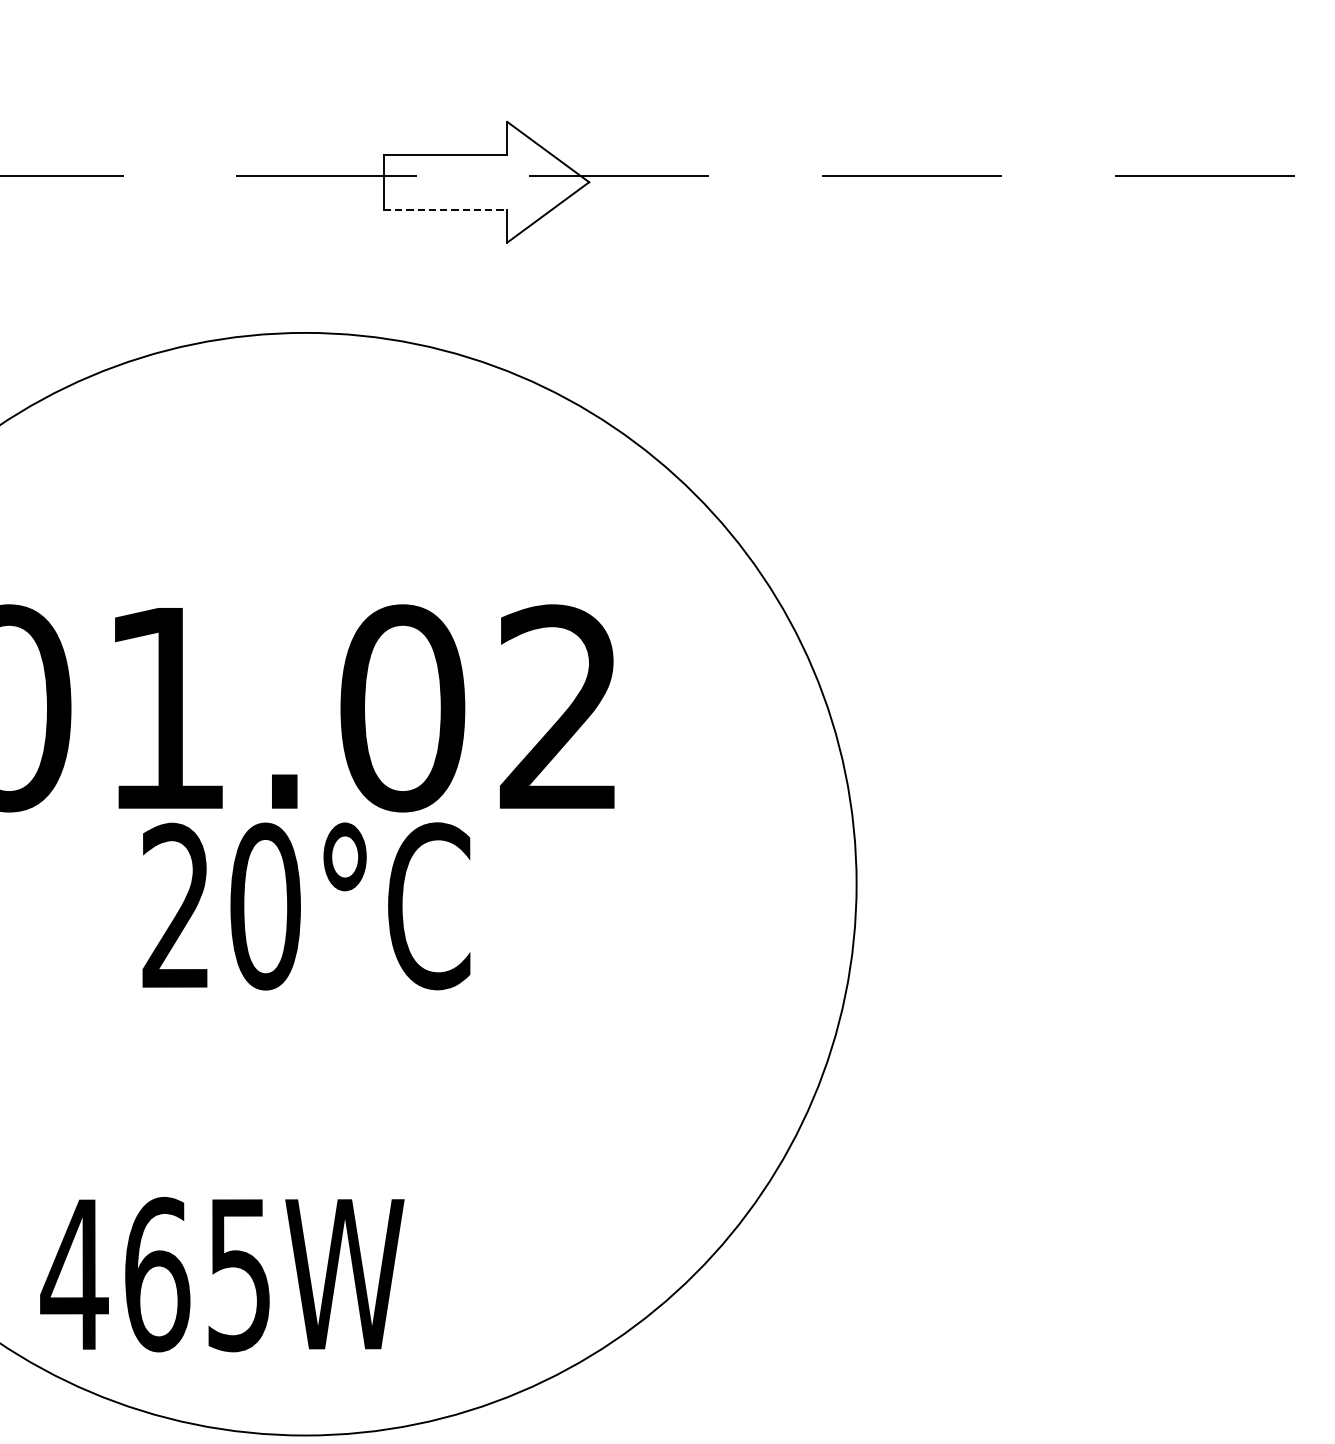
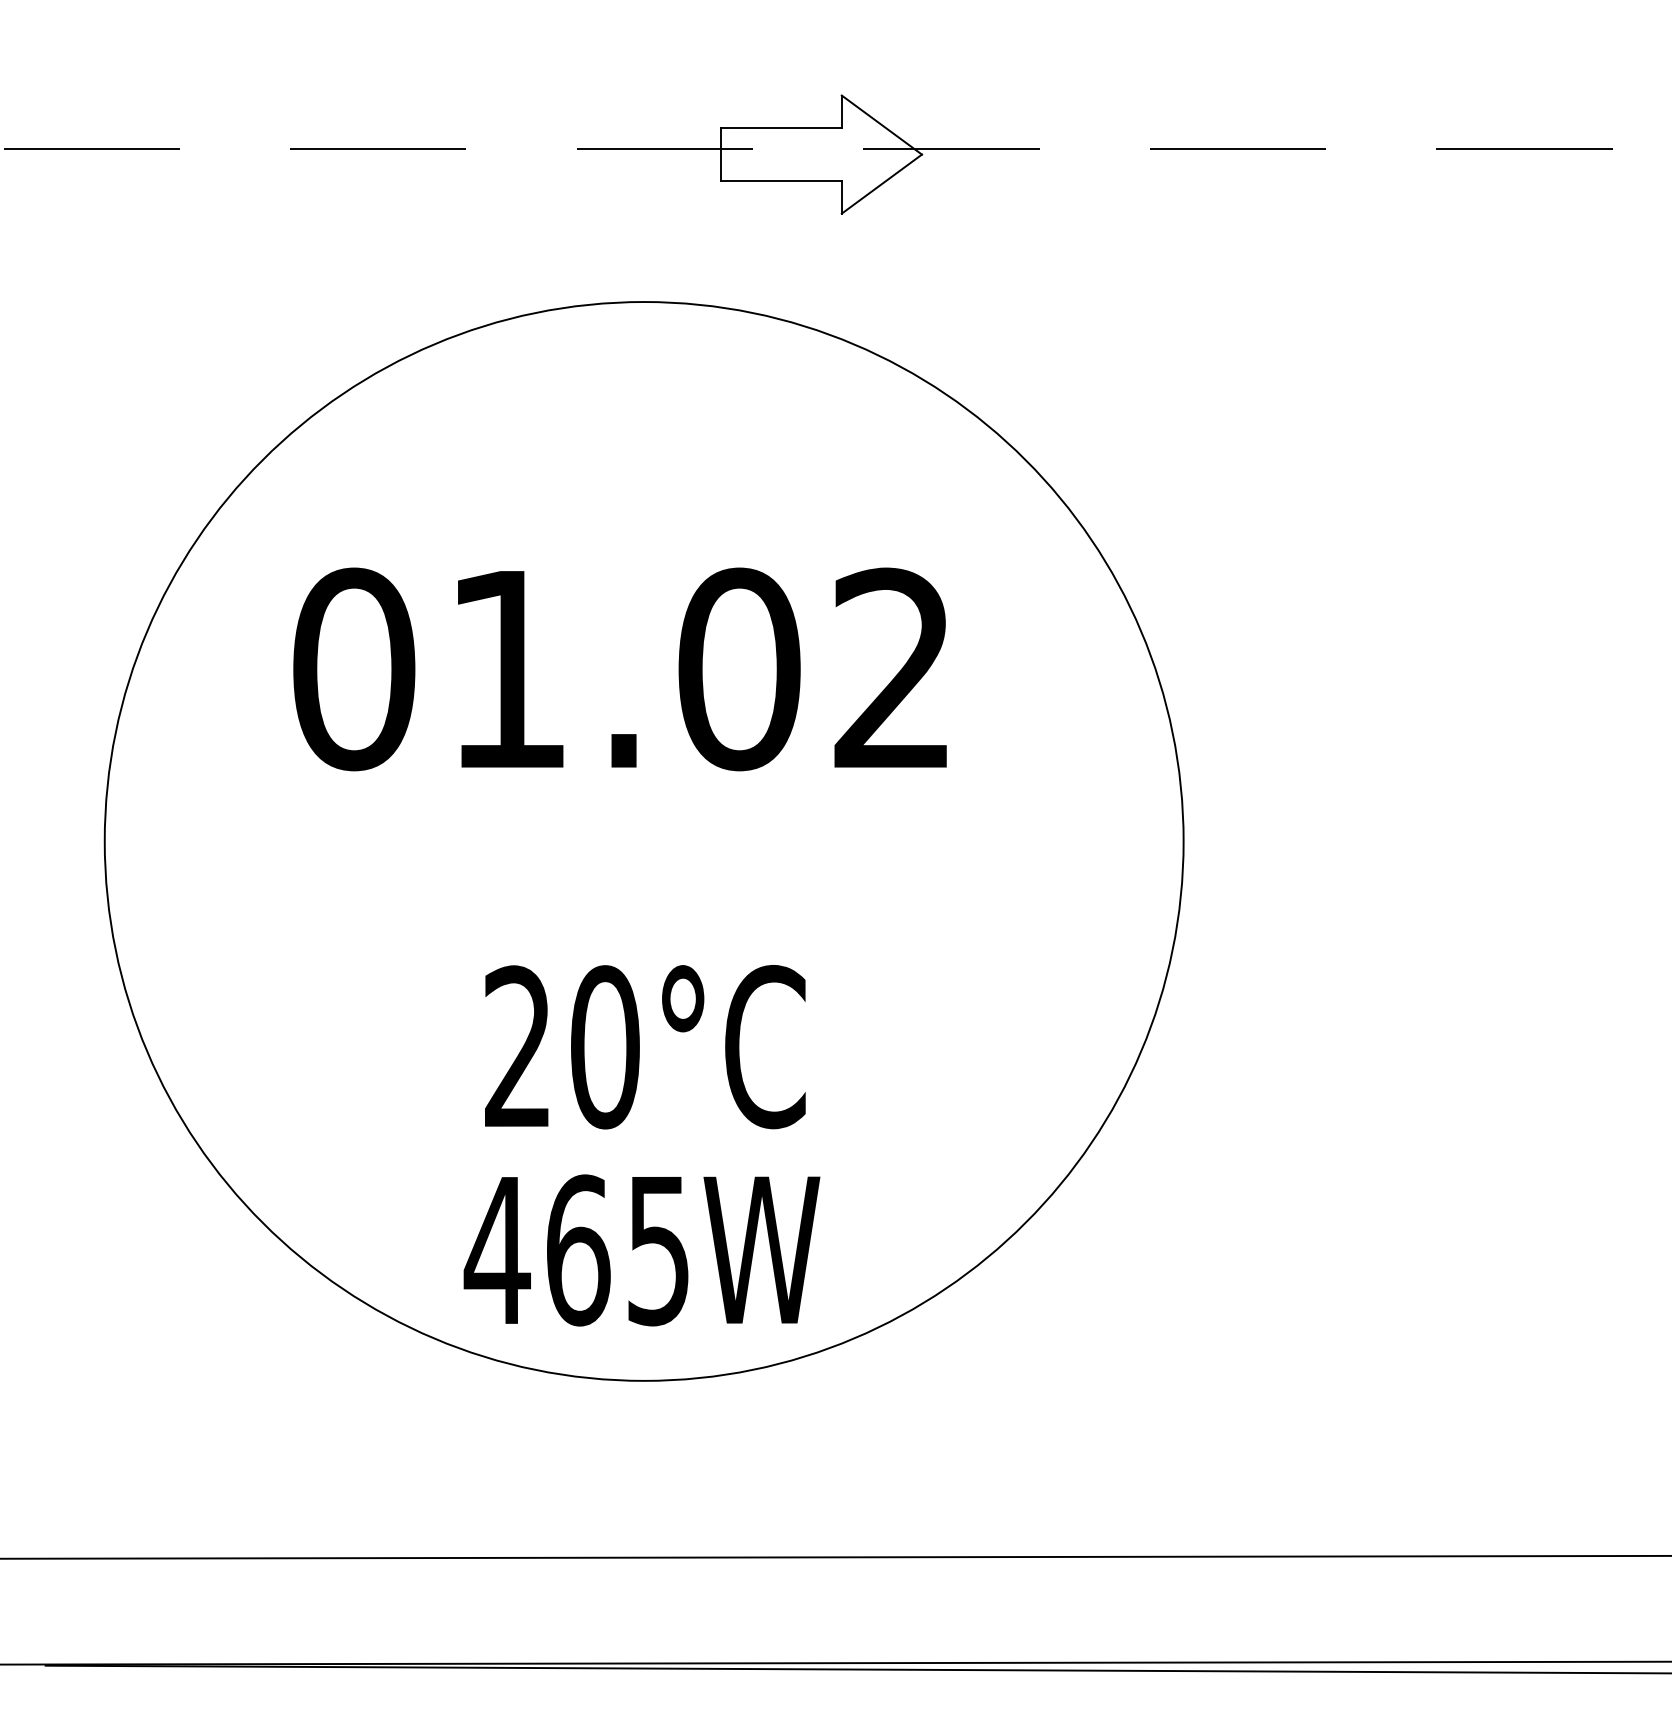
line: (445, 209) -> (781, 181), dashed -> solid
text: (306, 906) -> (645, 1047), moved
text: (221, 1274) -> (641, 1250), moved

